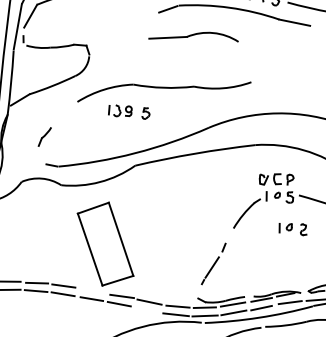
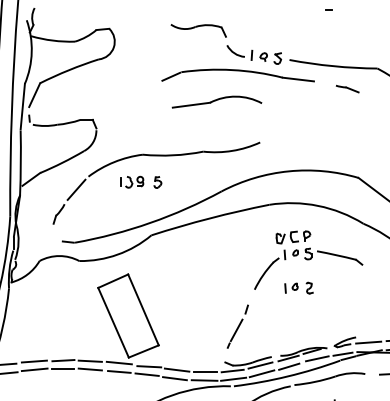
part: (193, 36) -> (216, 101), moved
line: (64, 113) -> (76, 189), added
part: (292, 228) -> (298, 287), moved
line: (91, 289) -> (118, 362), added
line: (146, 310) -> (174, 378), added

